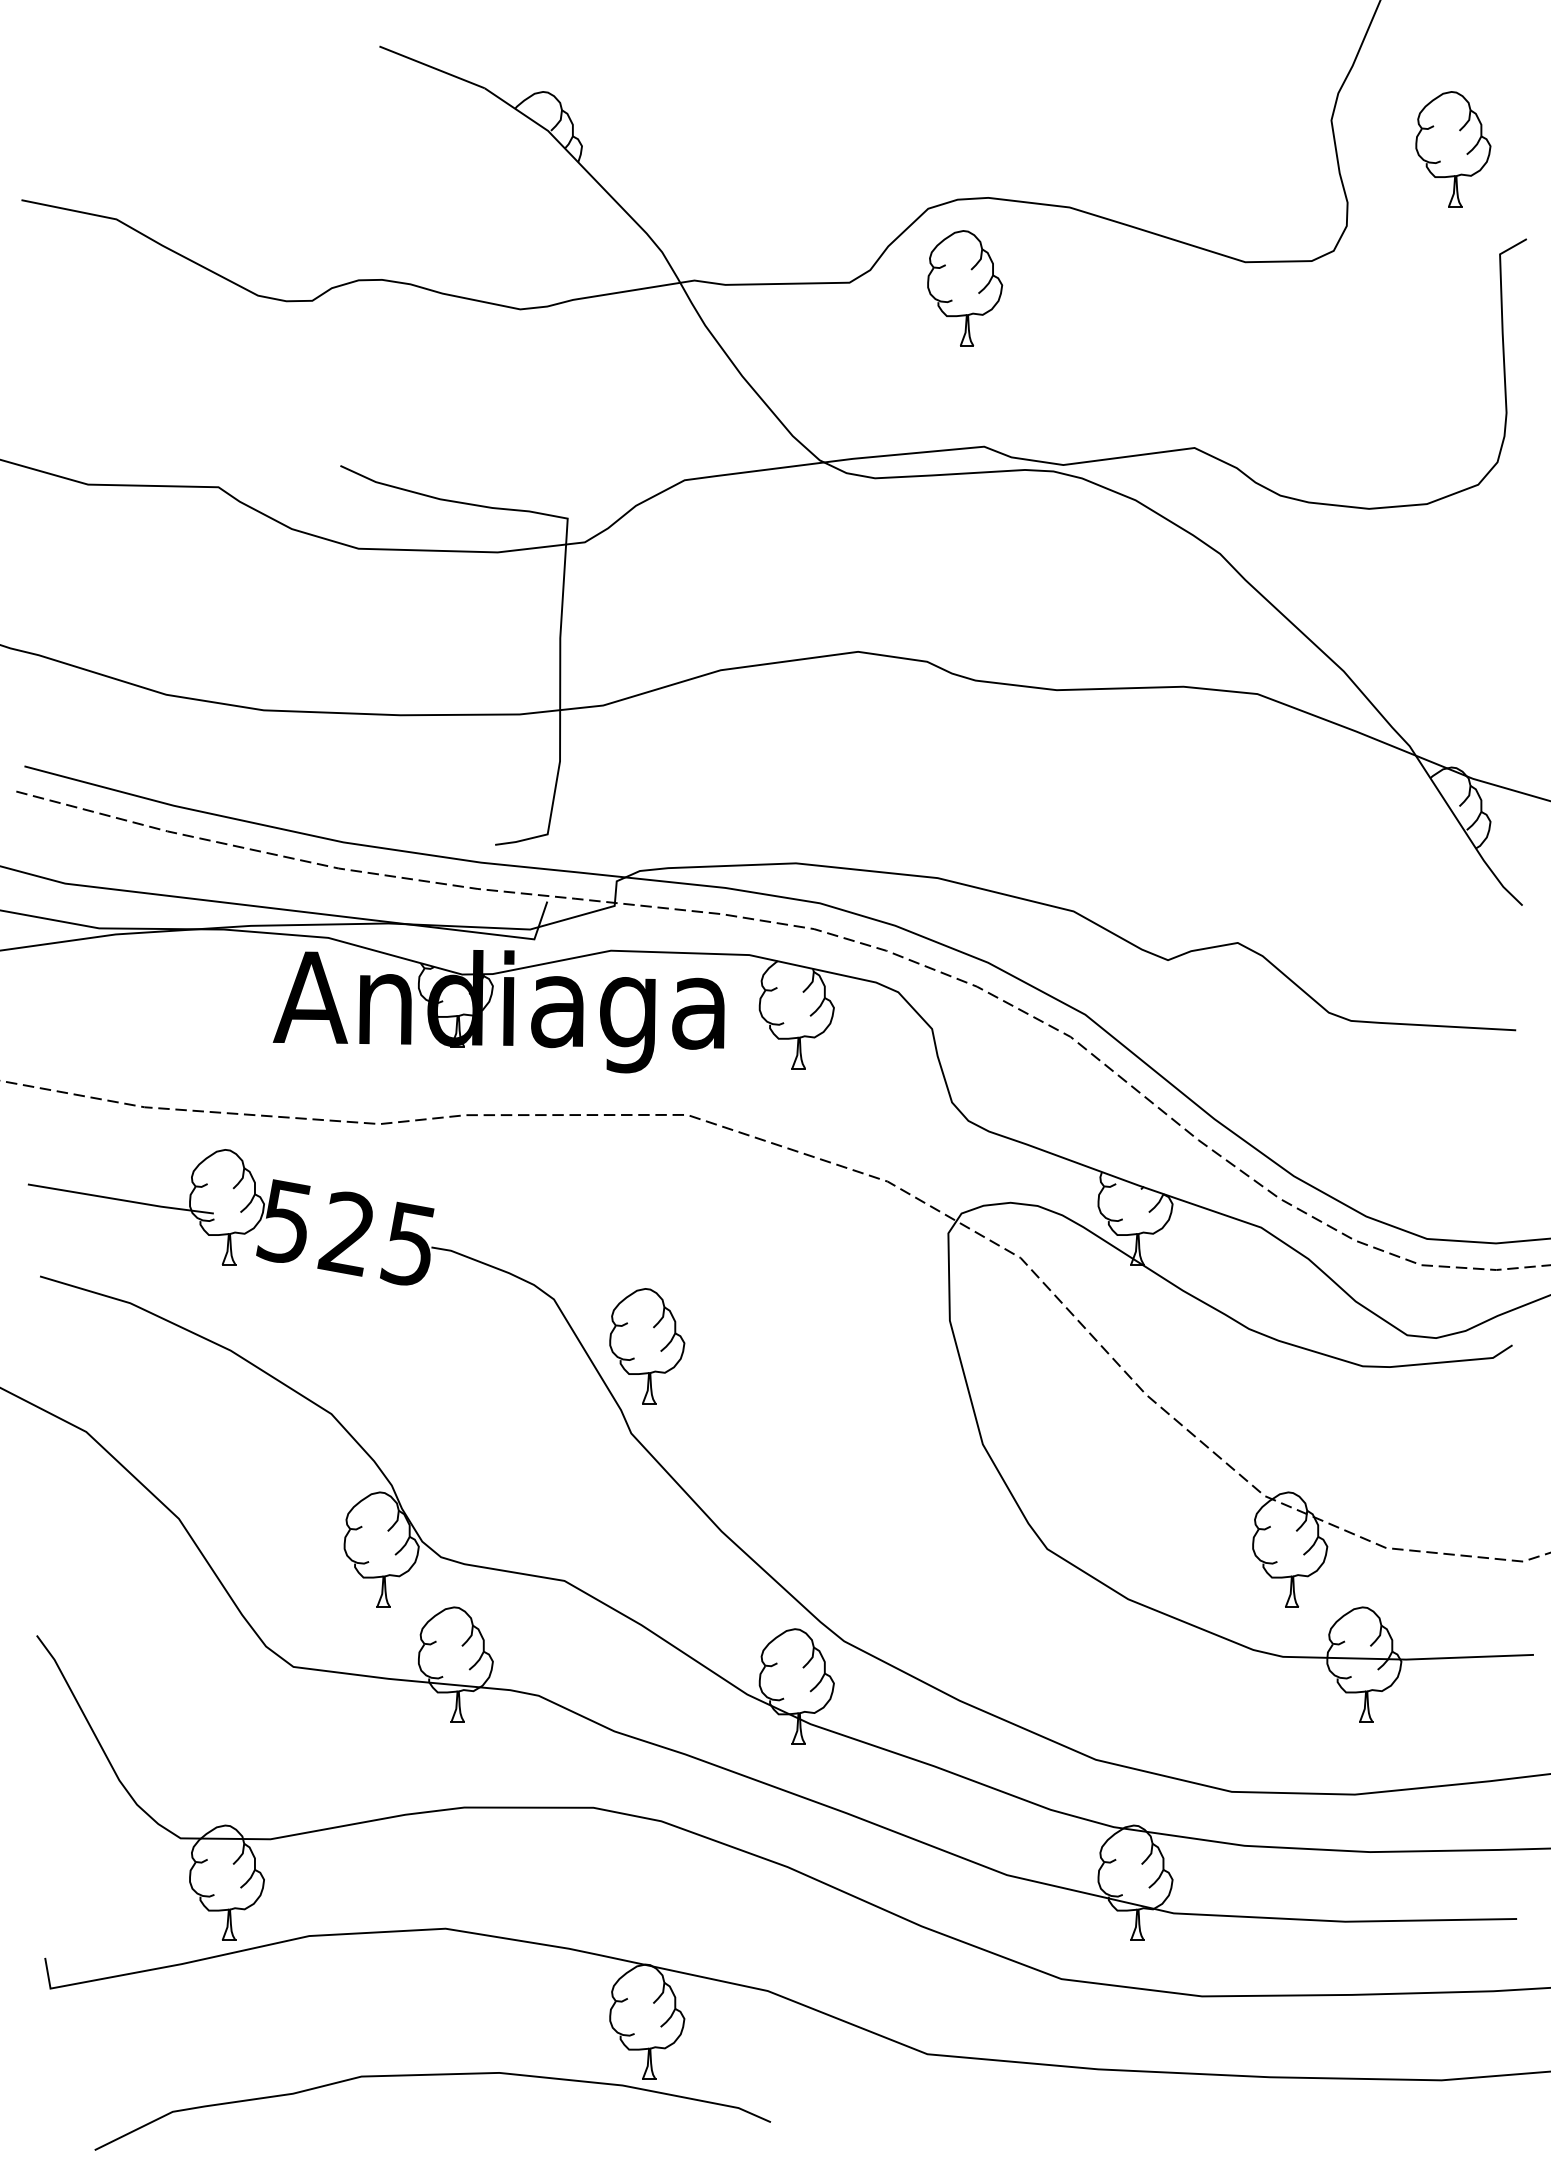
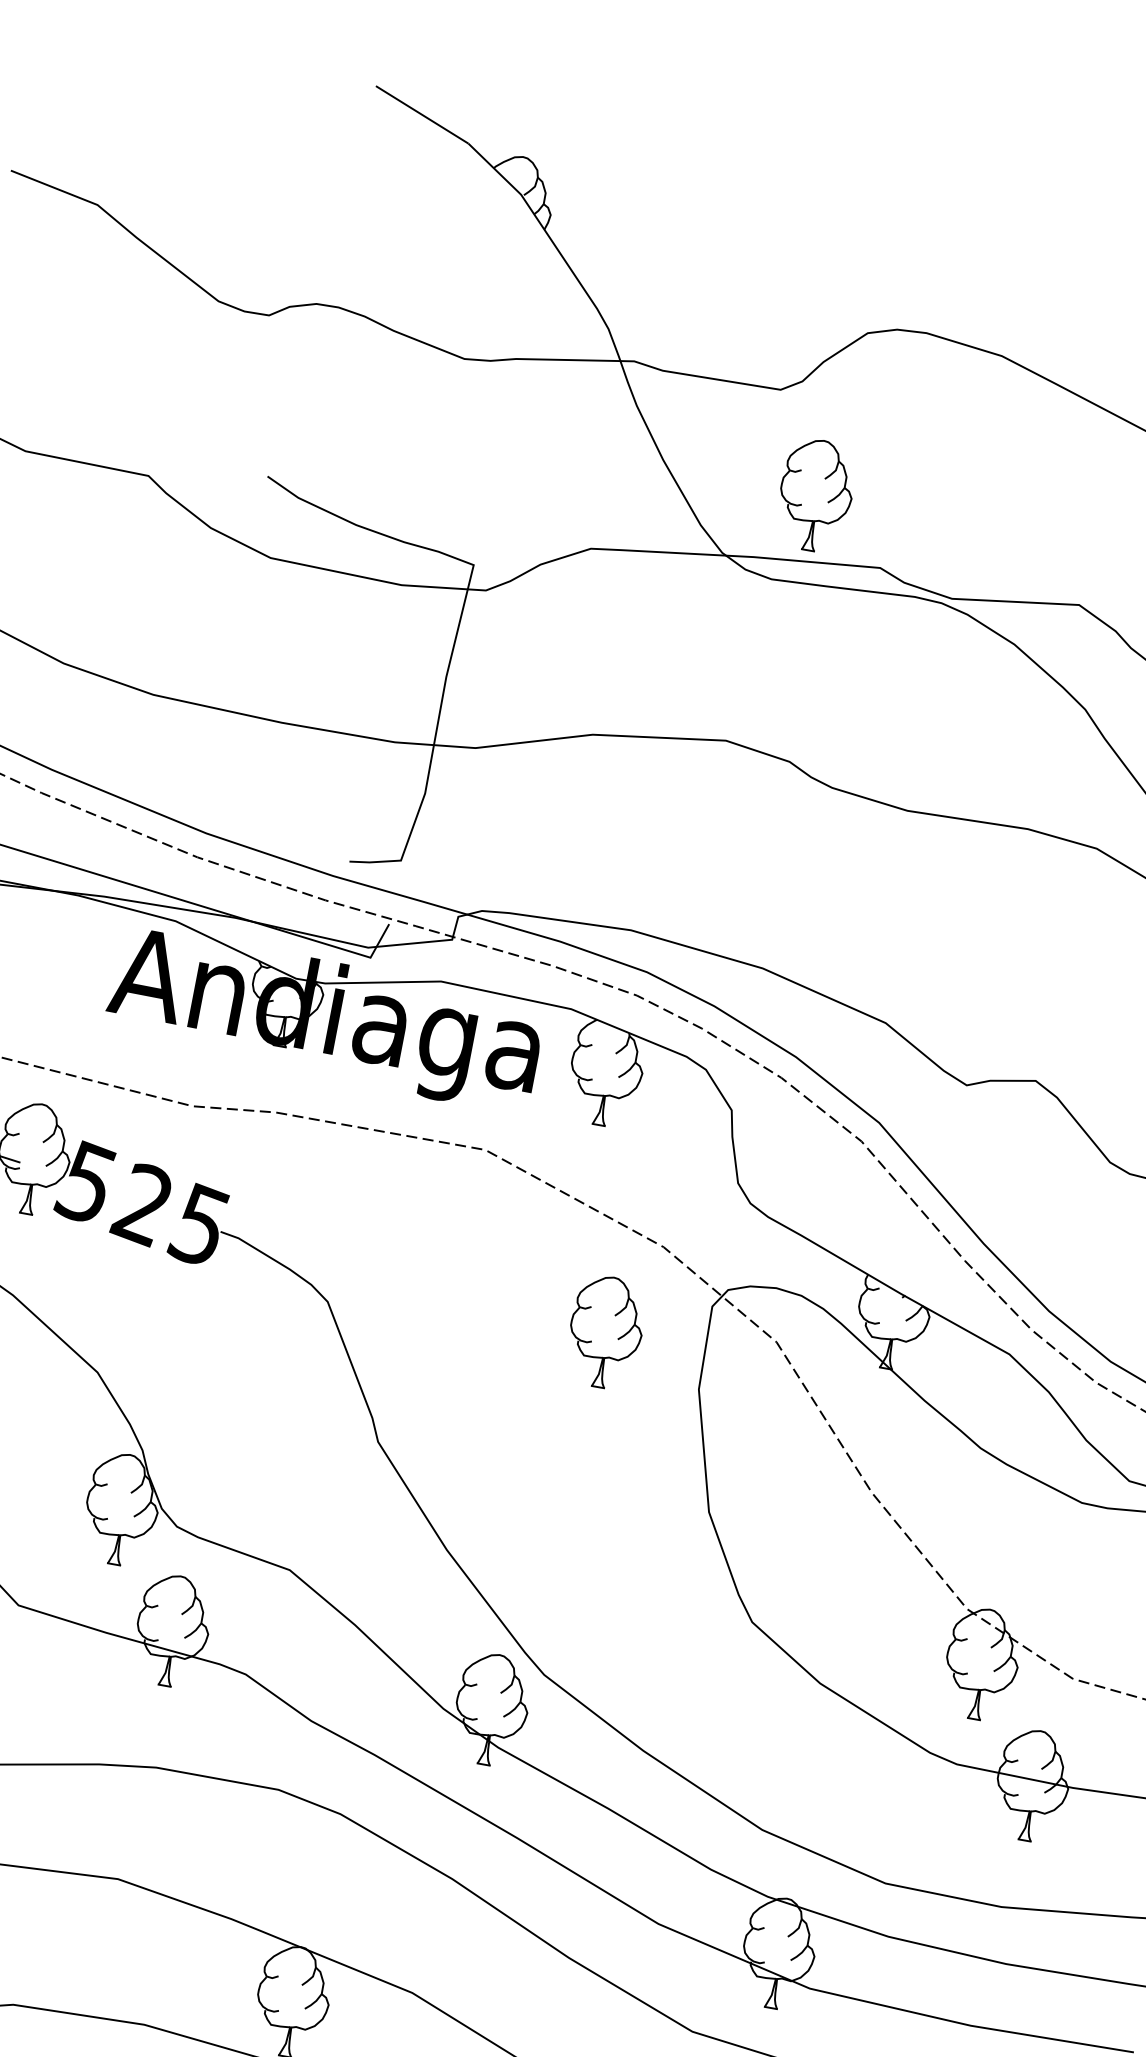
part: (965, 288) -> (816, 495), moved
part: (647, 1346) -> (606, 1332), moved

